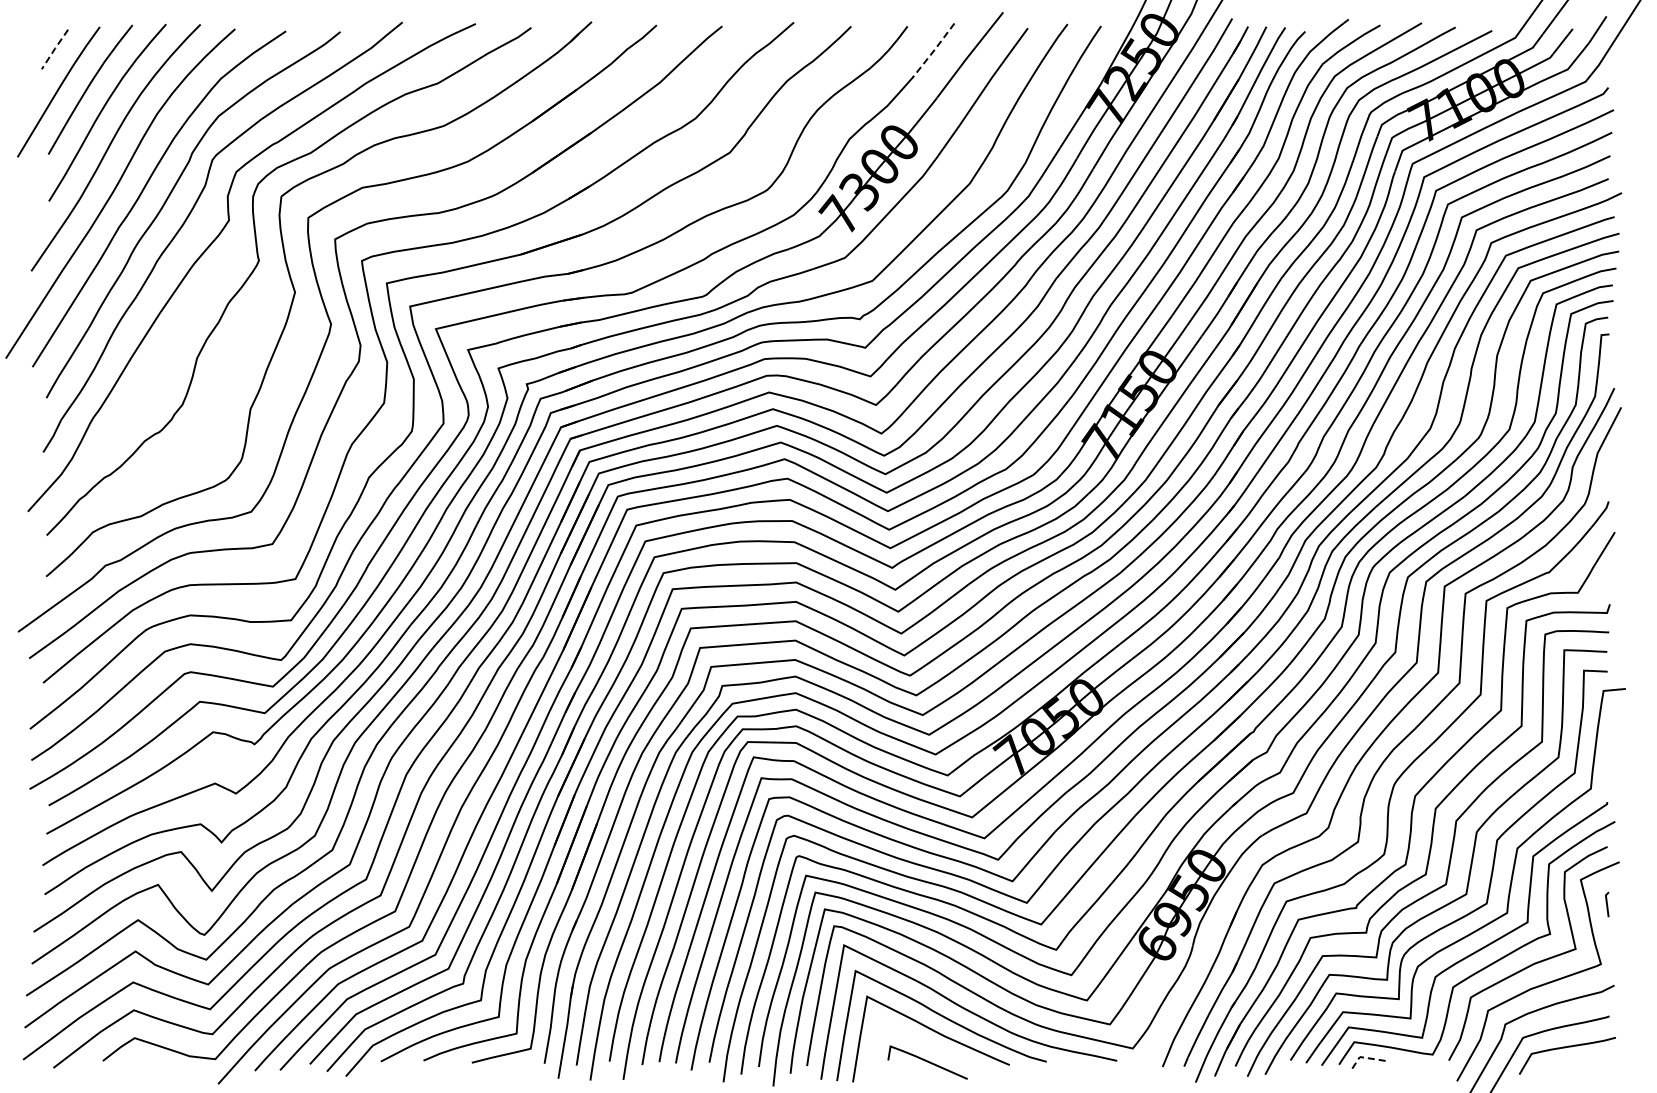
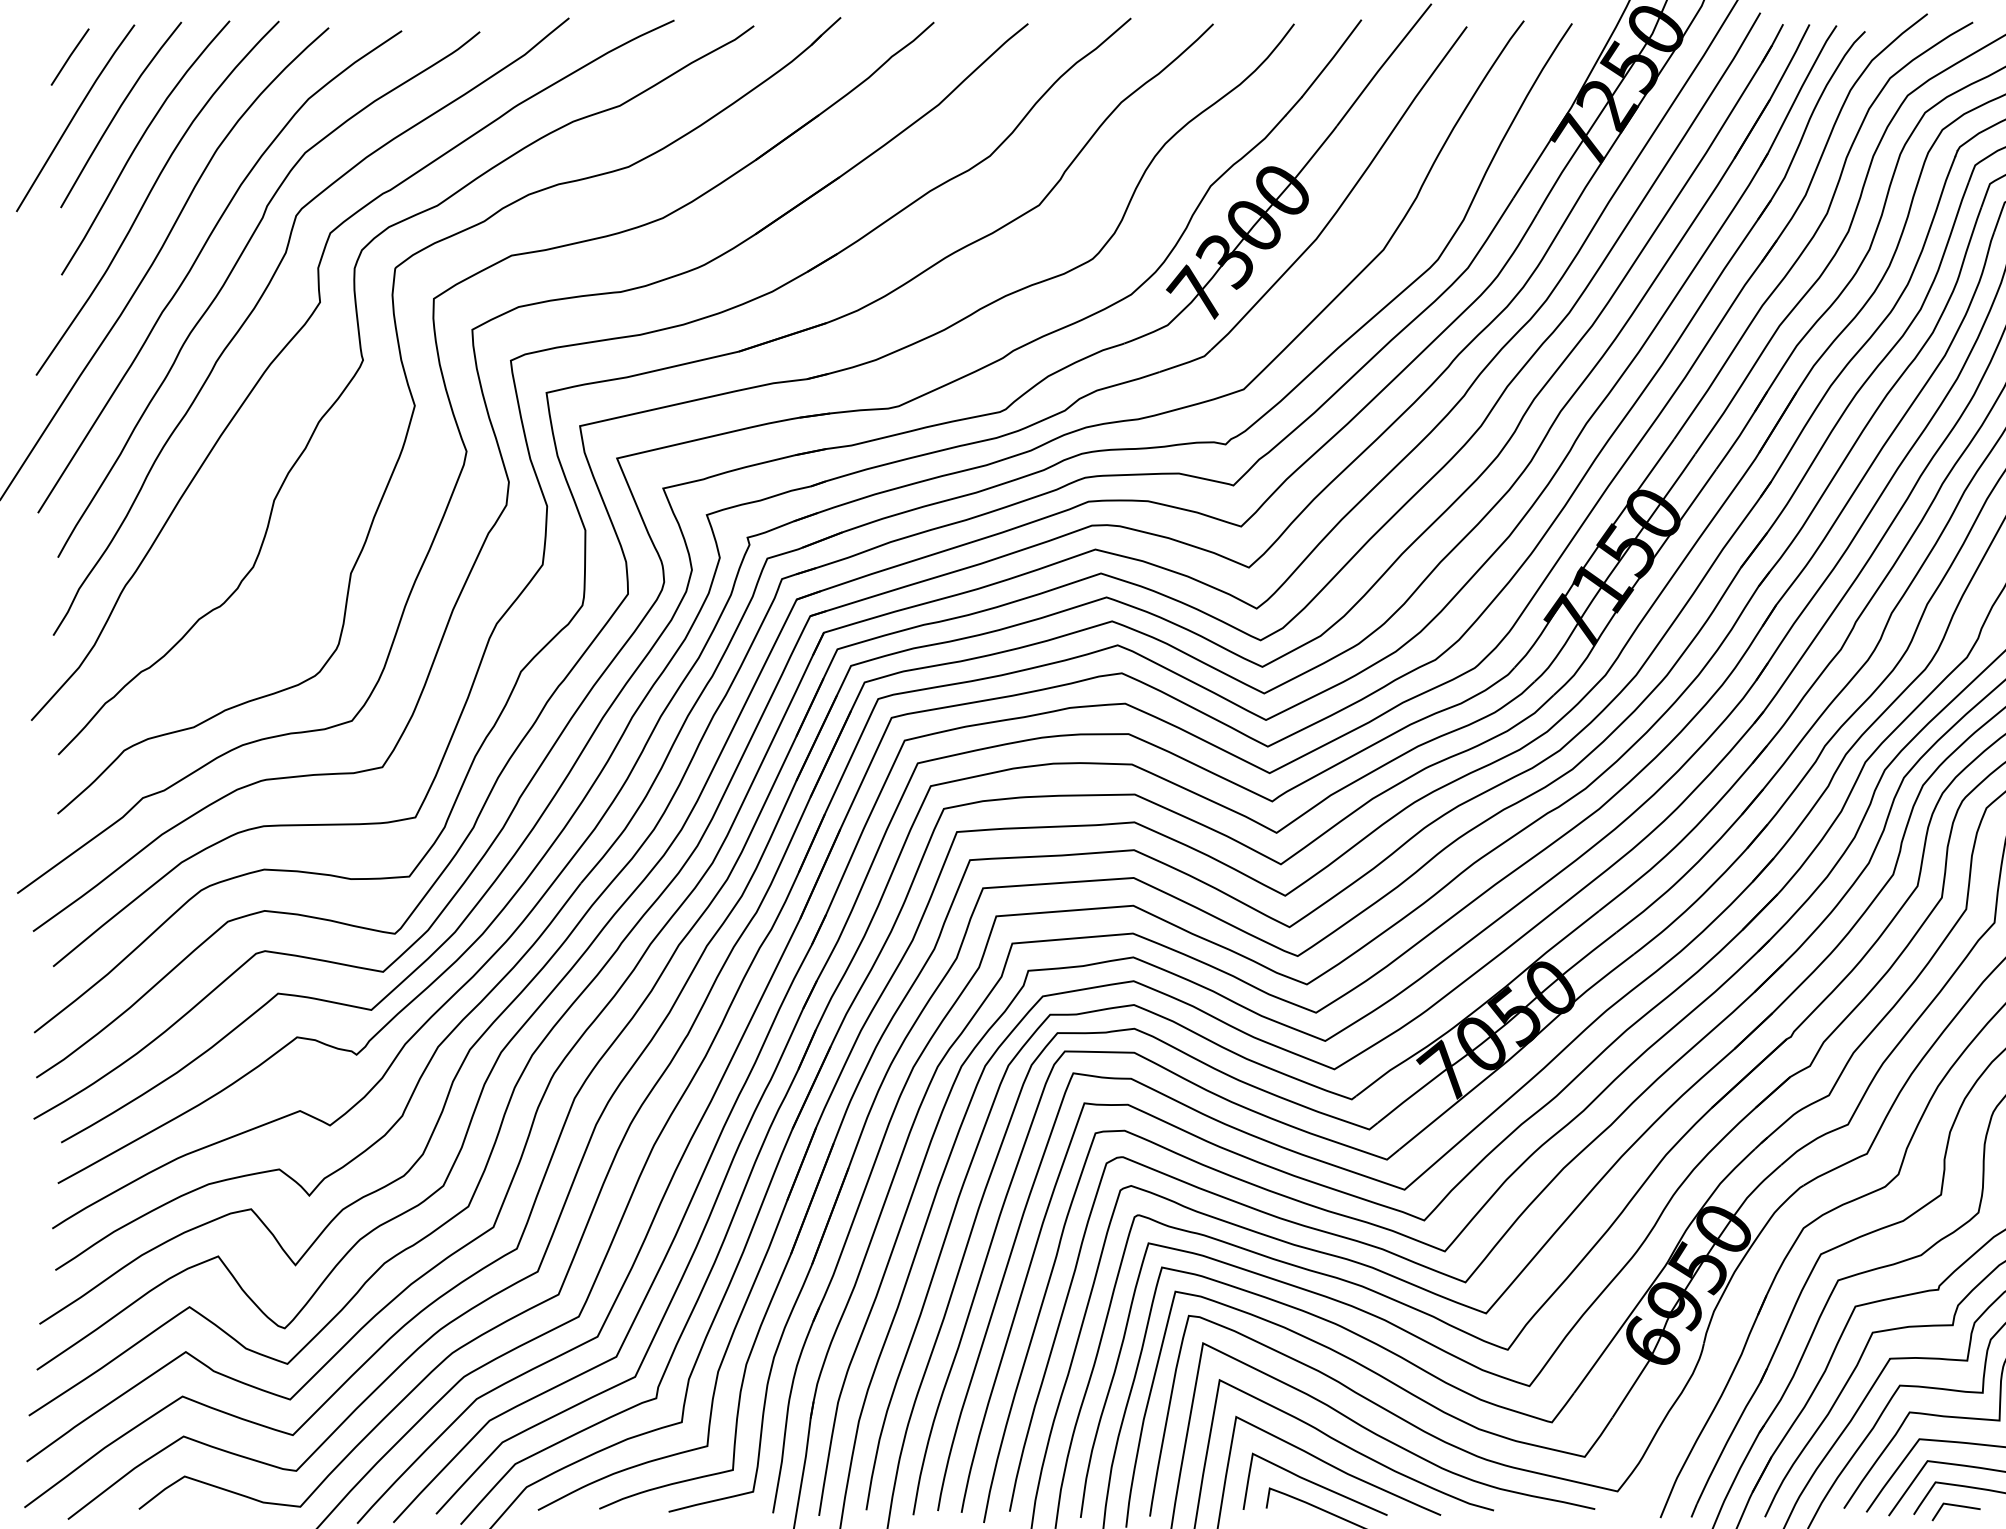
line: (54, 49) -> (69, 57), dashed -> solid
line: (933, 51) -> (1331, 60), dashed -> solid
curve: (921, 1043) -> (1314, 1484), added
line: (1365, 1057) -> (1951, 1504), dashed -> solid

